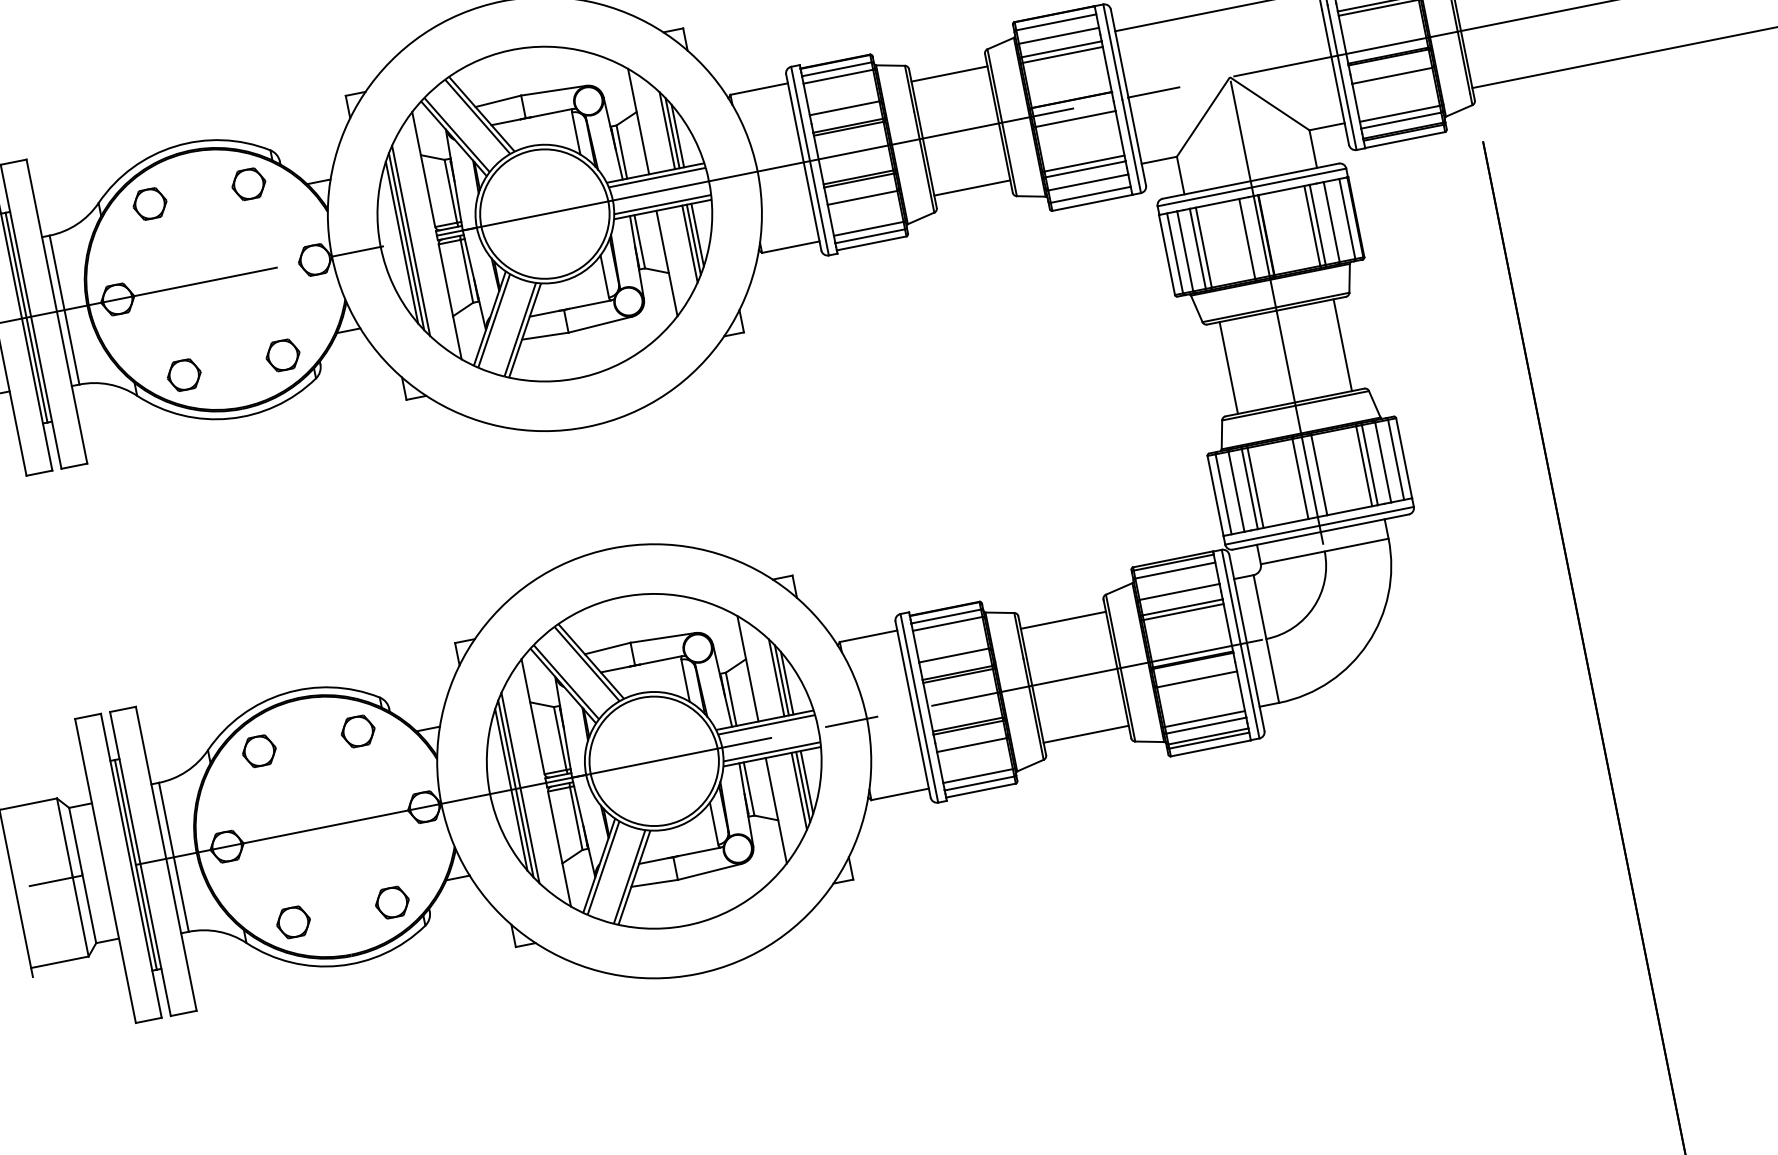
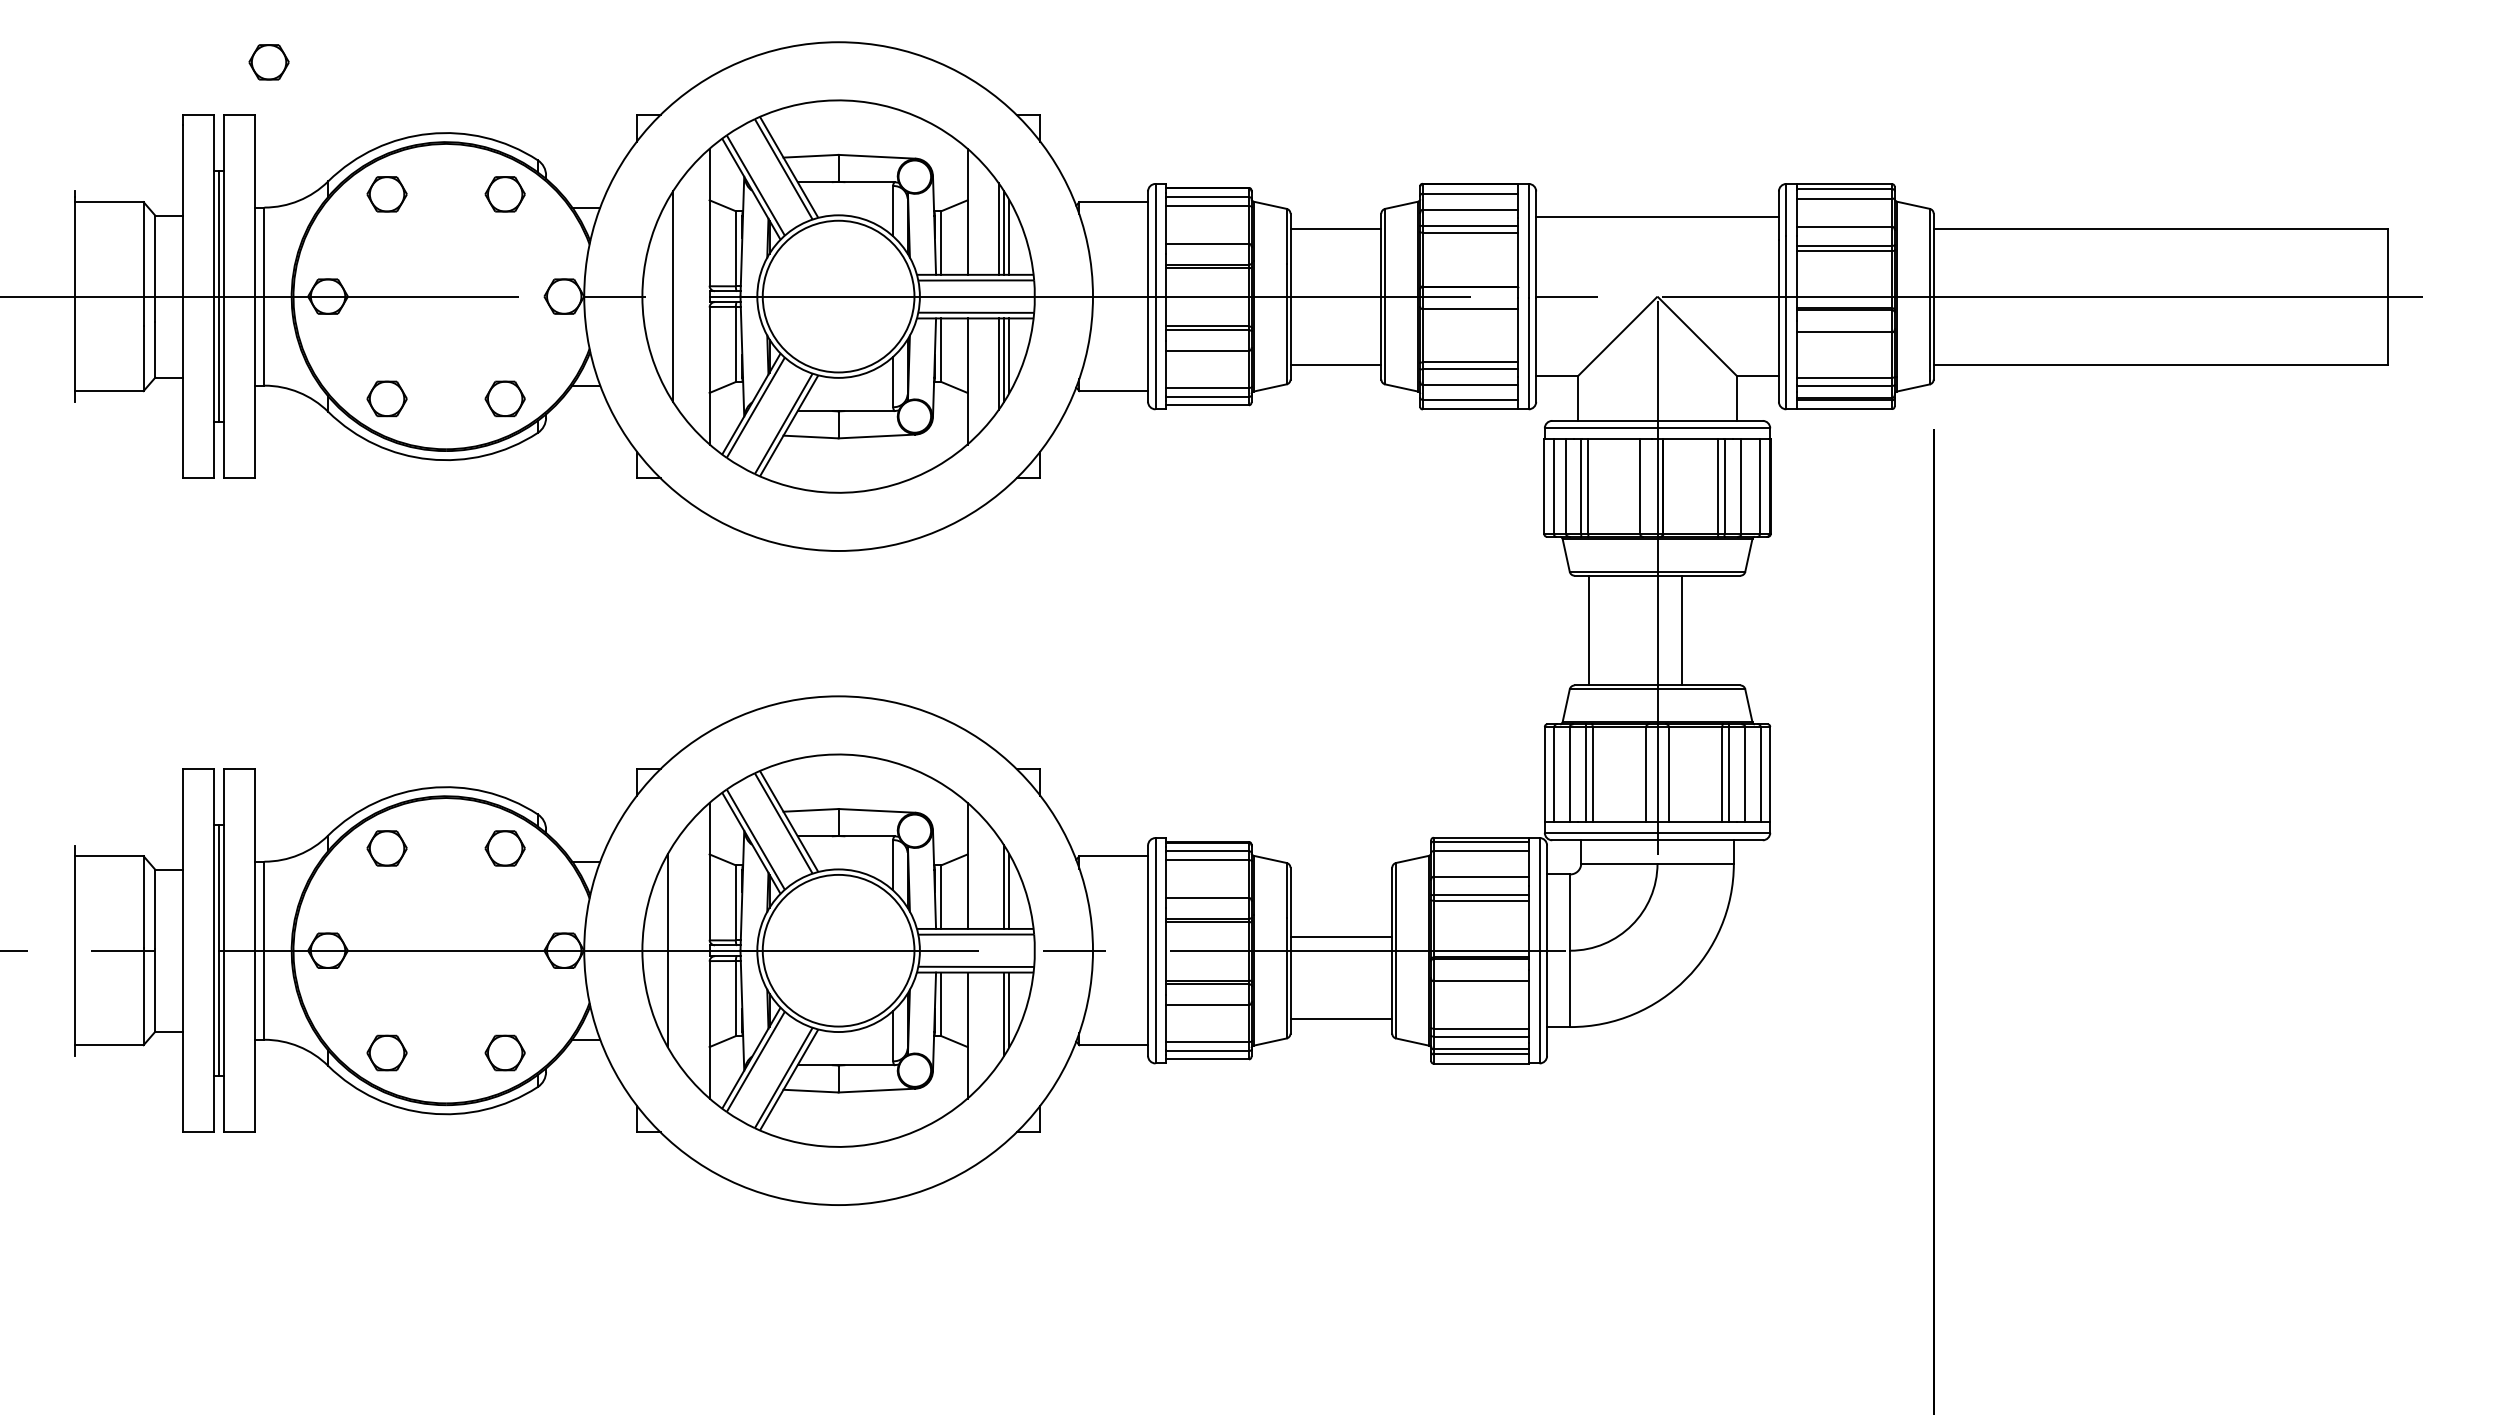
part: (28, 113) -> (268, 62), added
line: (410, 240) -> (678, 296), removed
line: (401, 242) -> (667, 296), removed
line: (1342, 345) -> (1681, 630), moved
line: (1063, 620) -> (1341, 936), moved
line: (776, 677) -> (998, 882), removed
line: (520, 787) -> (678, 950), removed
line: (516, 788) -> (673, 950), removed
line: (799, 791) -> (998, 1018), removed

